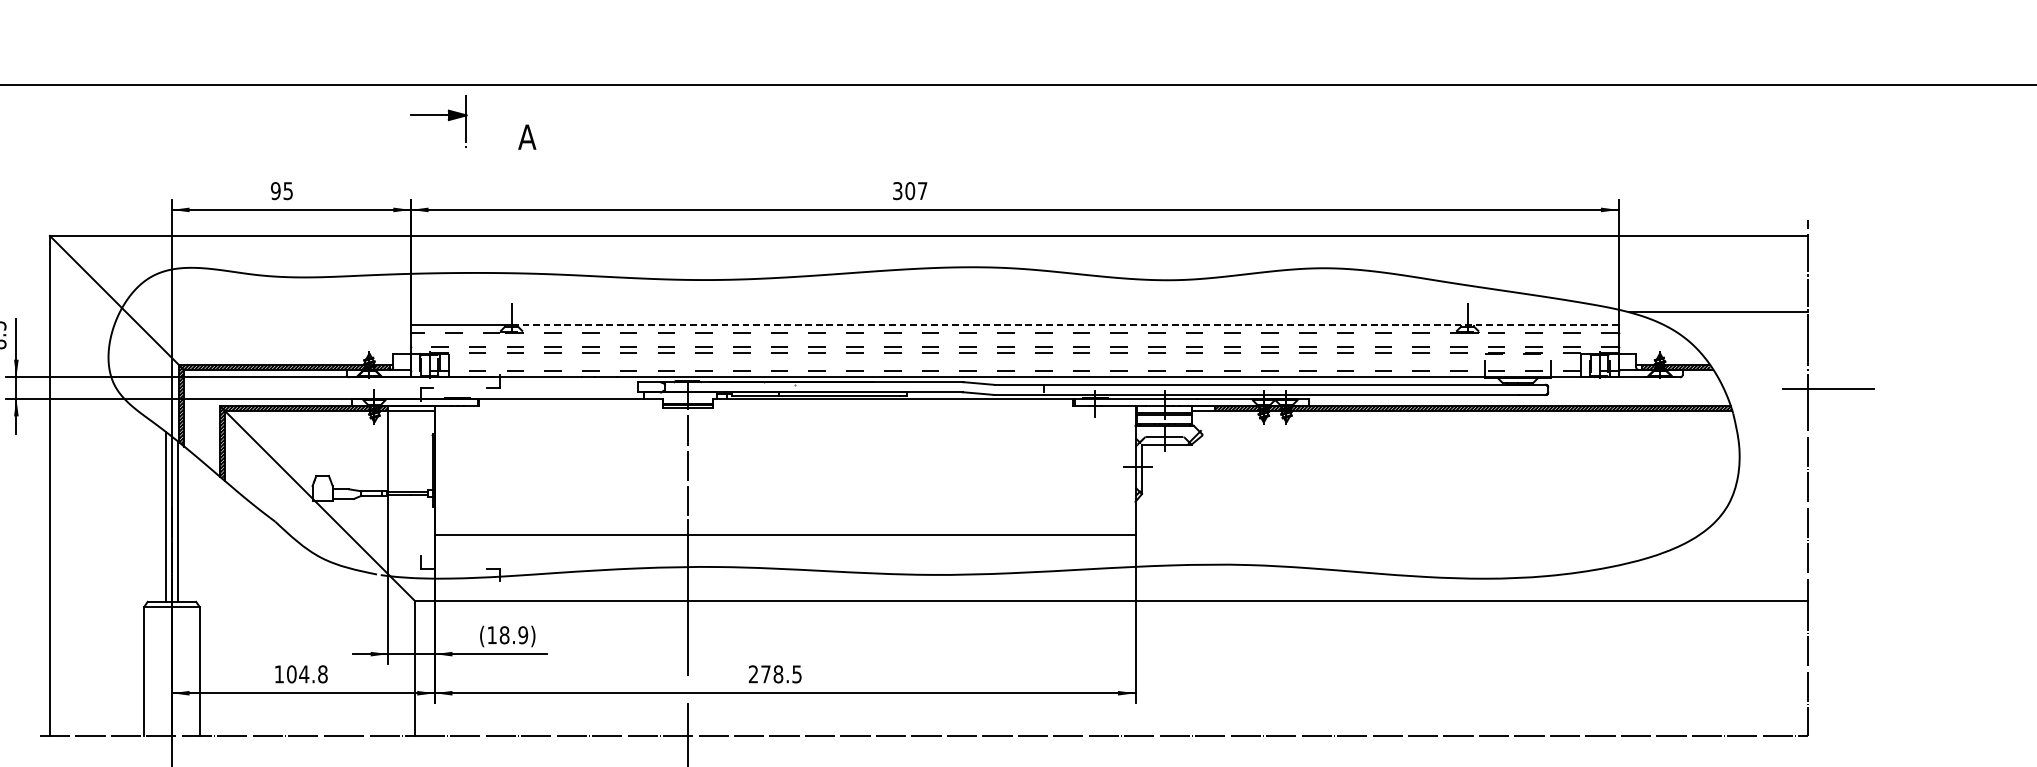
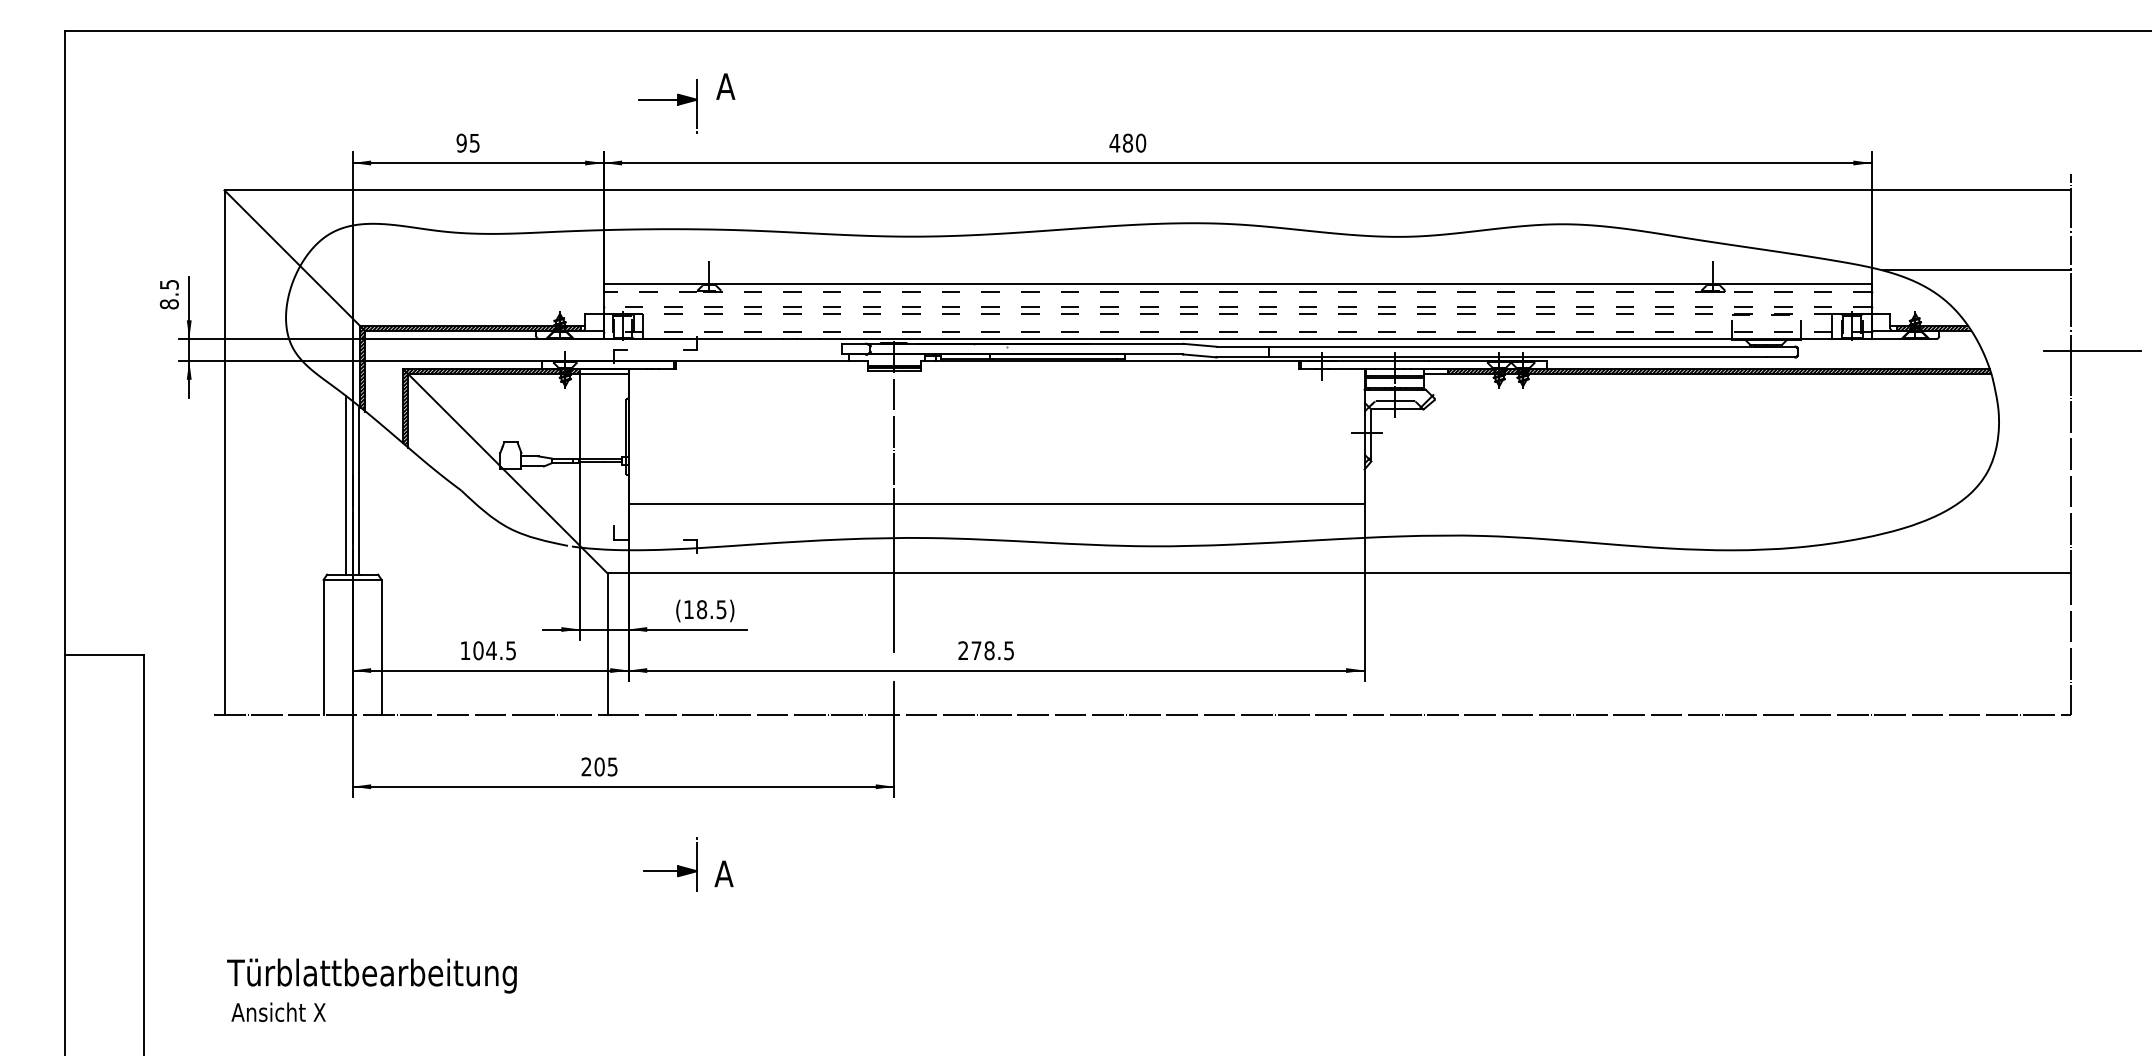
part: (438, 121) -> (667, 106), moved
text: (909, 190) -> (1127, 142), 307 -> 480
line: (1067, 325) -> (1293, 284), dashed -> solid
text: (523, 635) -> (721, 609), 18.9 -> 18.5
text: (323, 674) -> (511, 650), 104.8 -> 104.5

